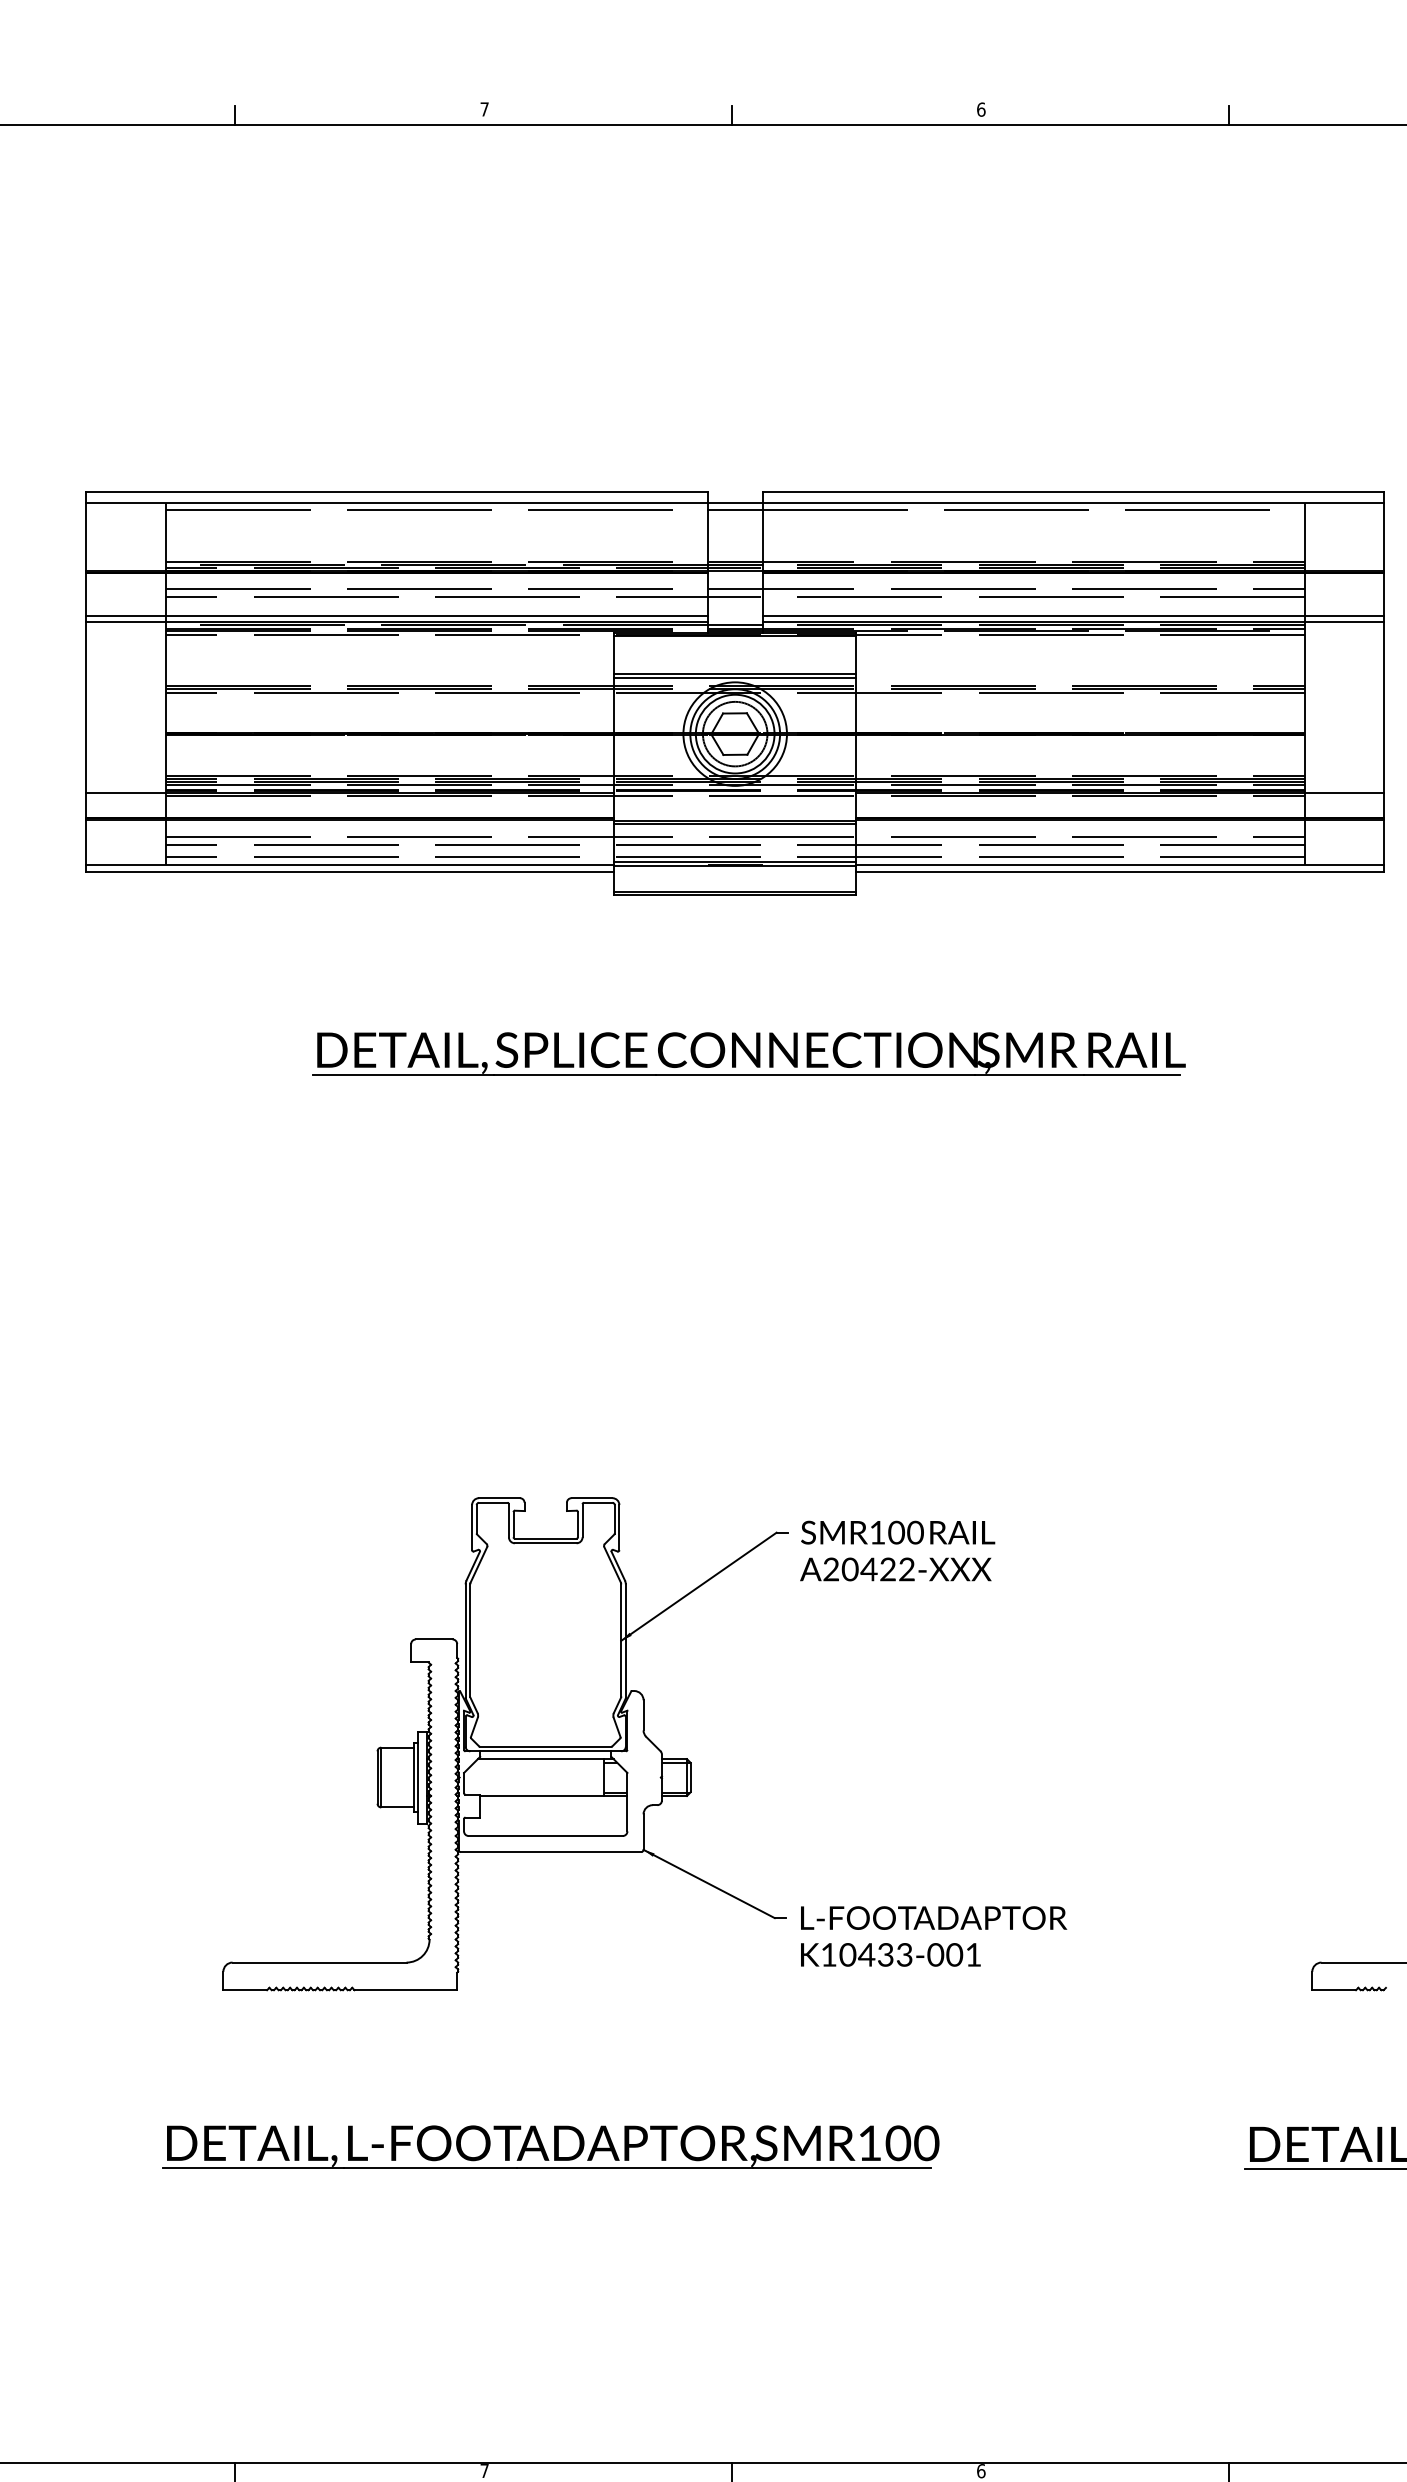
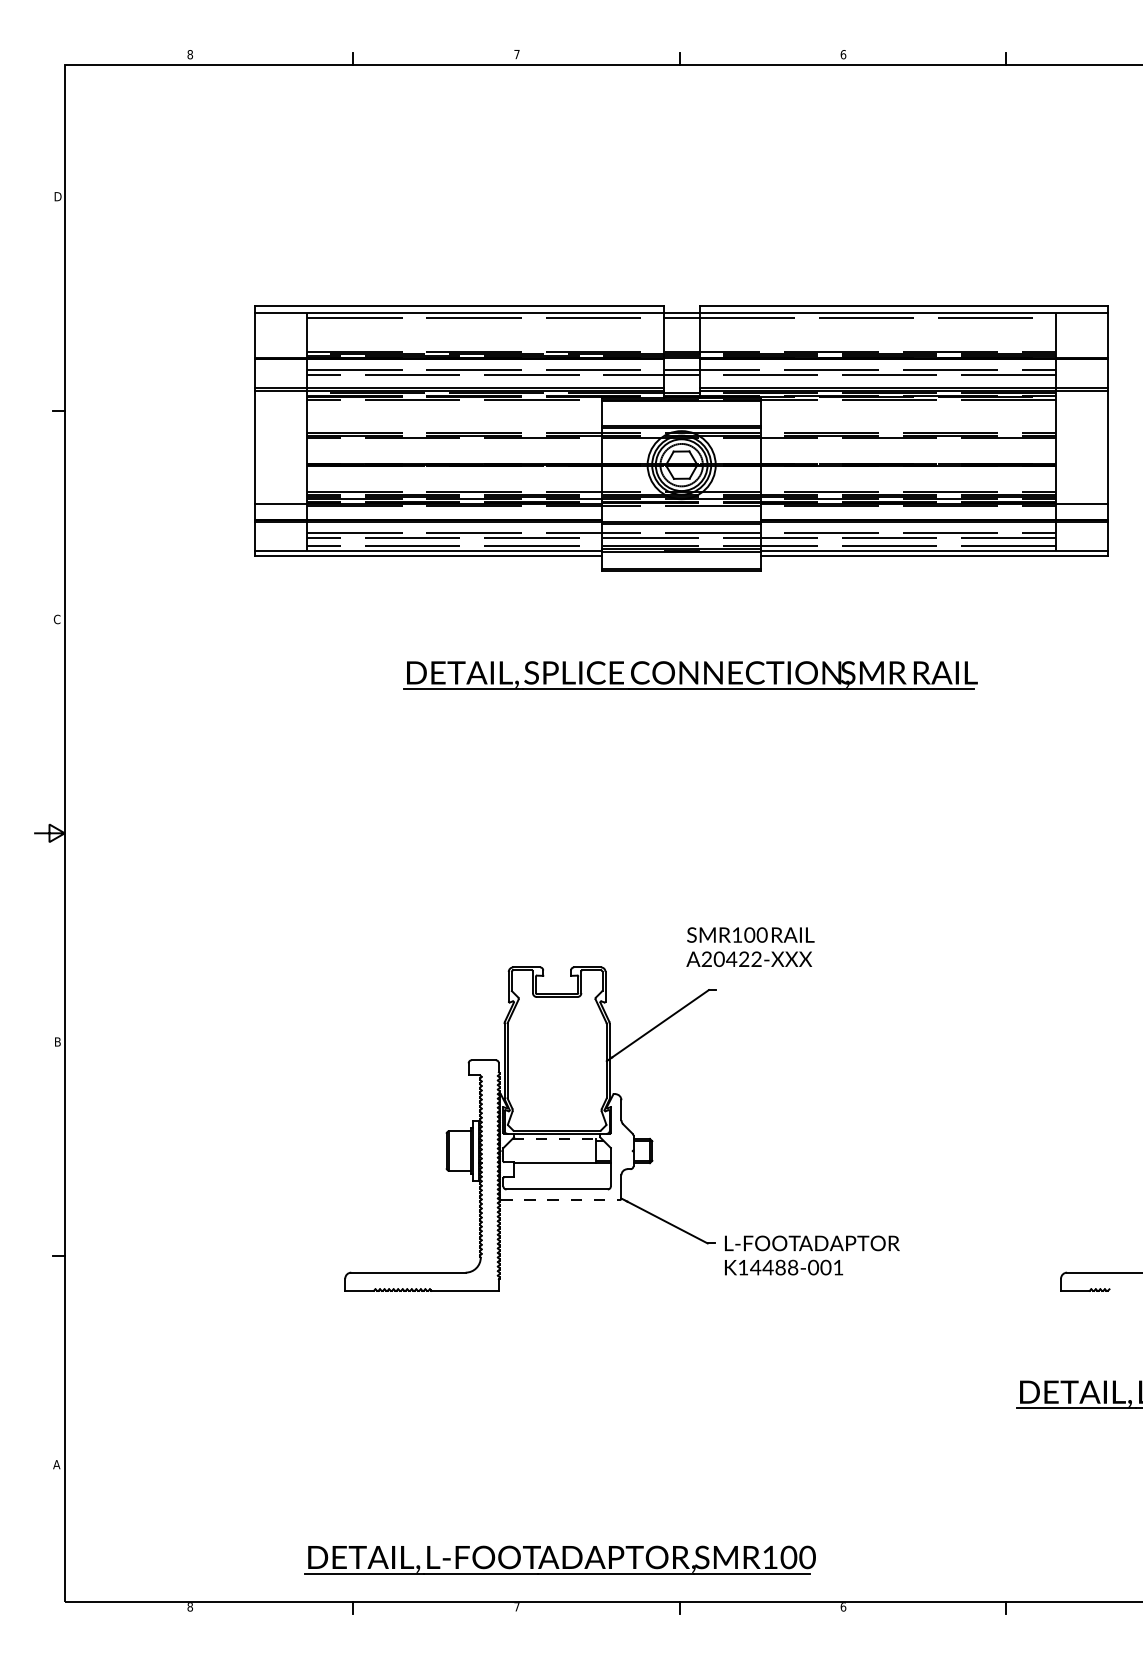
text: (897, 1550) -> (750, 946), moved
line: (546, 1758) -> (557, 1138), solid -> dashed
line: (552, 1852) -> (561, 1200), solid -> dashed
text: (876, 1954) -> (774, 1267), K10433-001 -> K14488-001
part: (549, 2146) -> (559, 1559), moved

